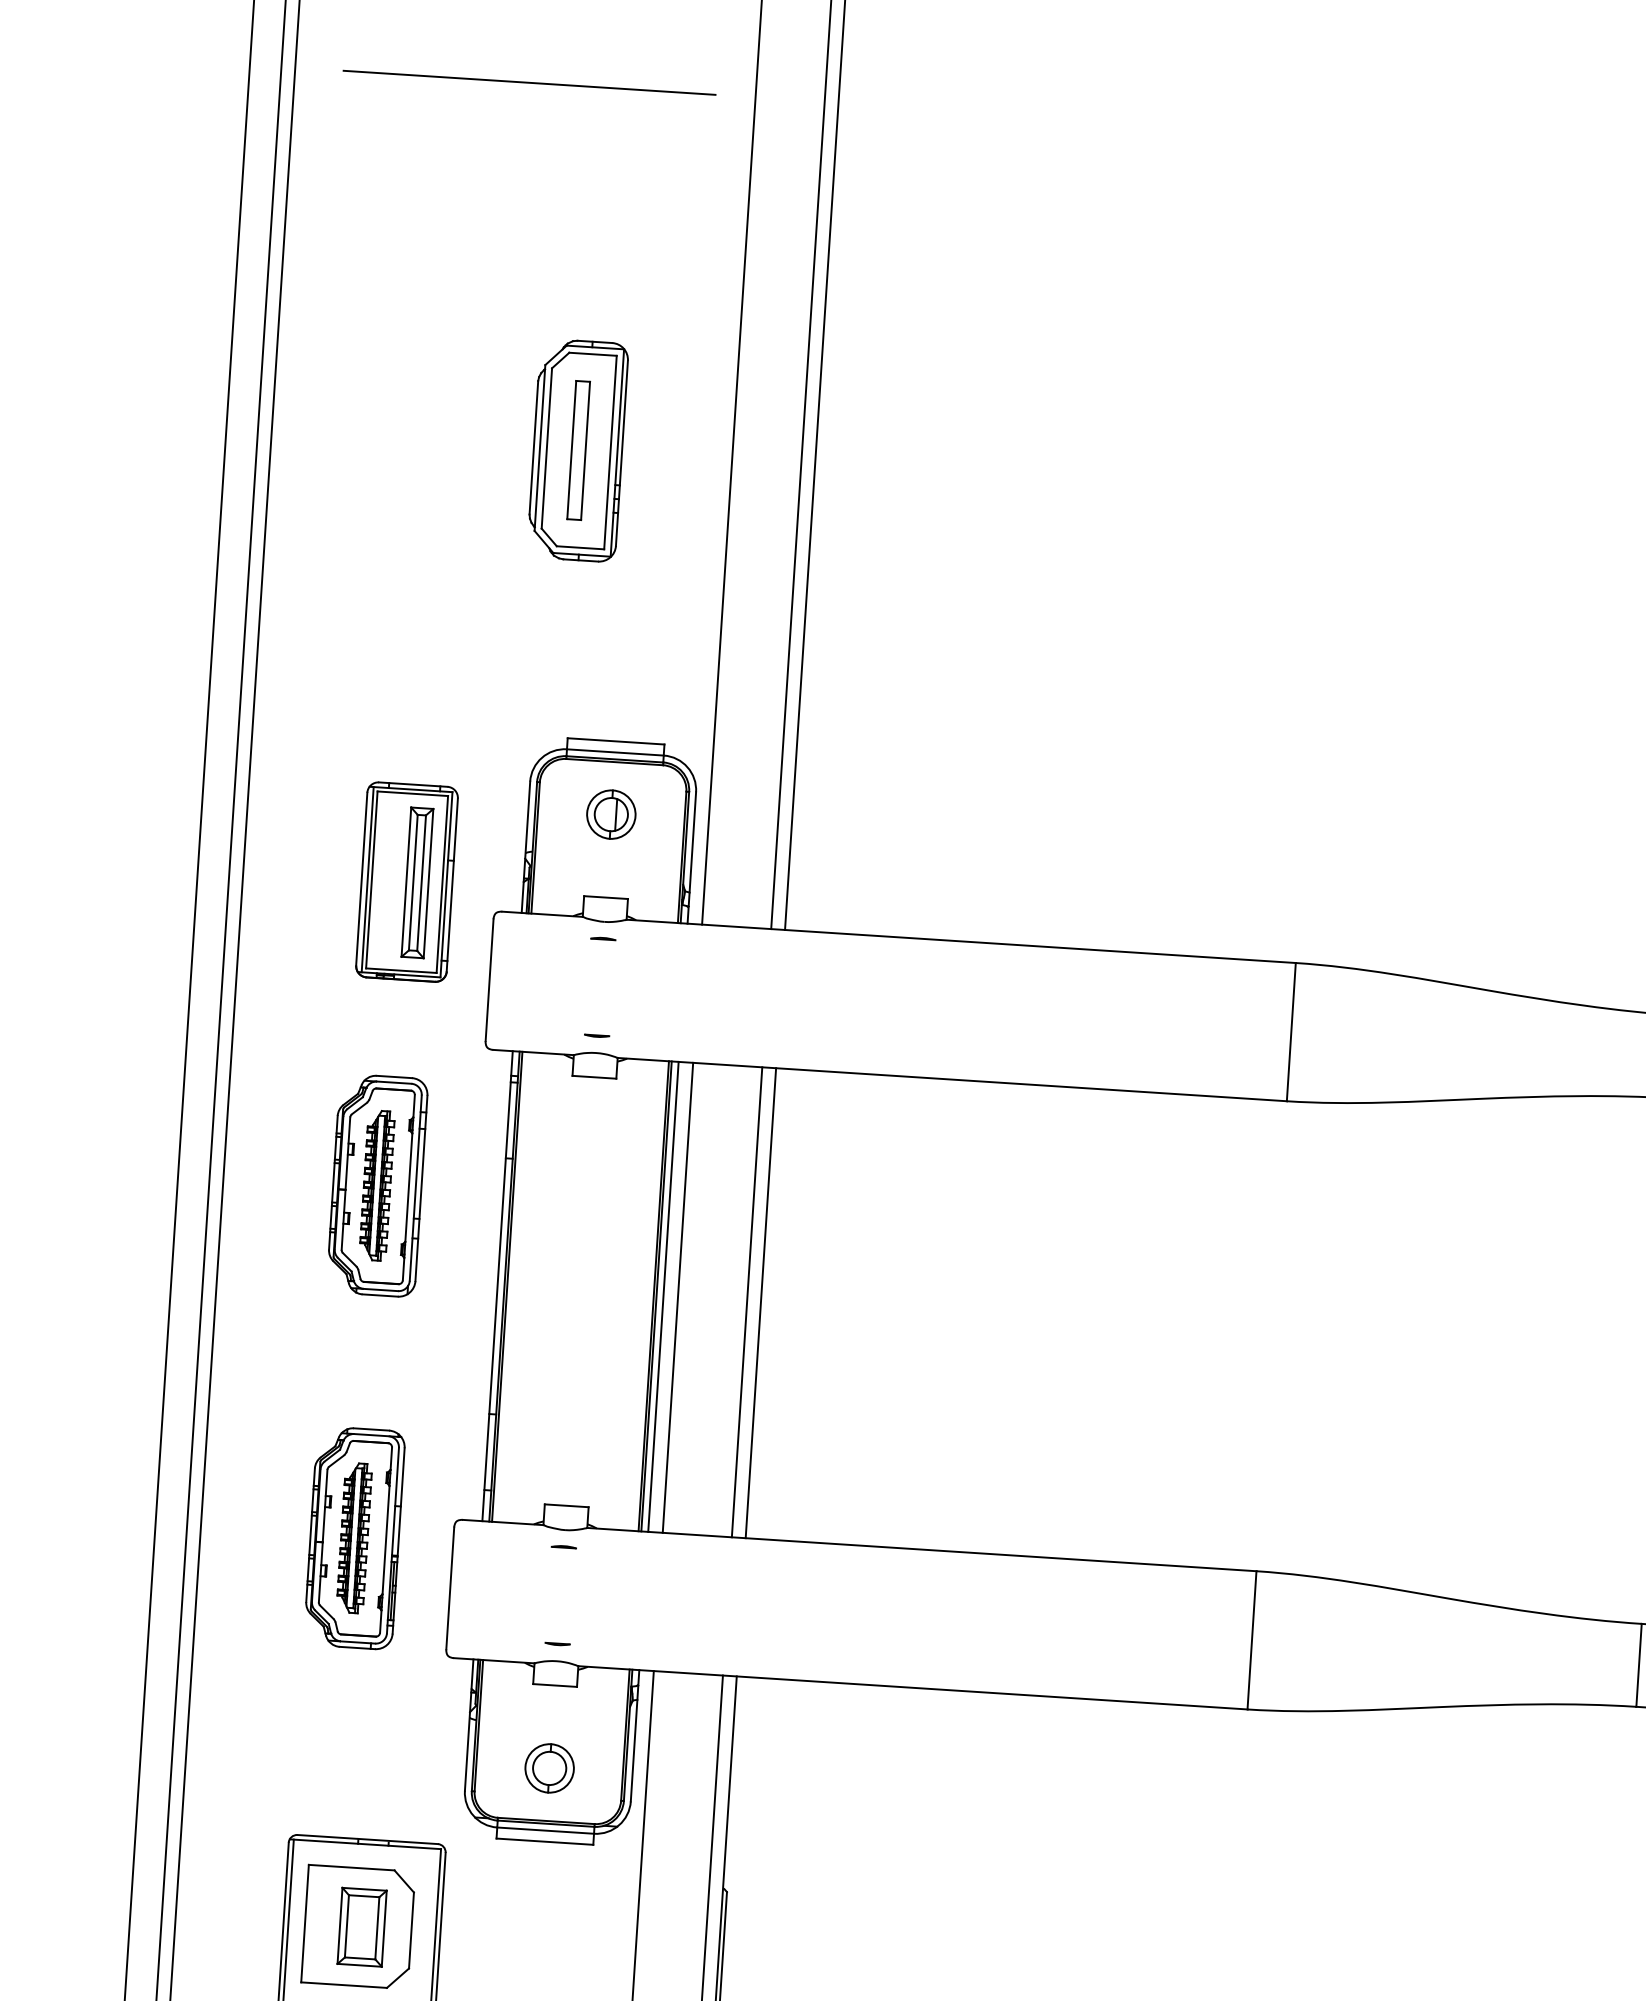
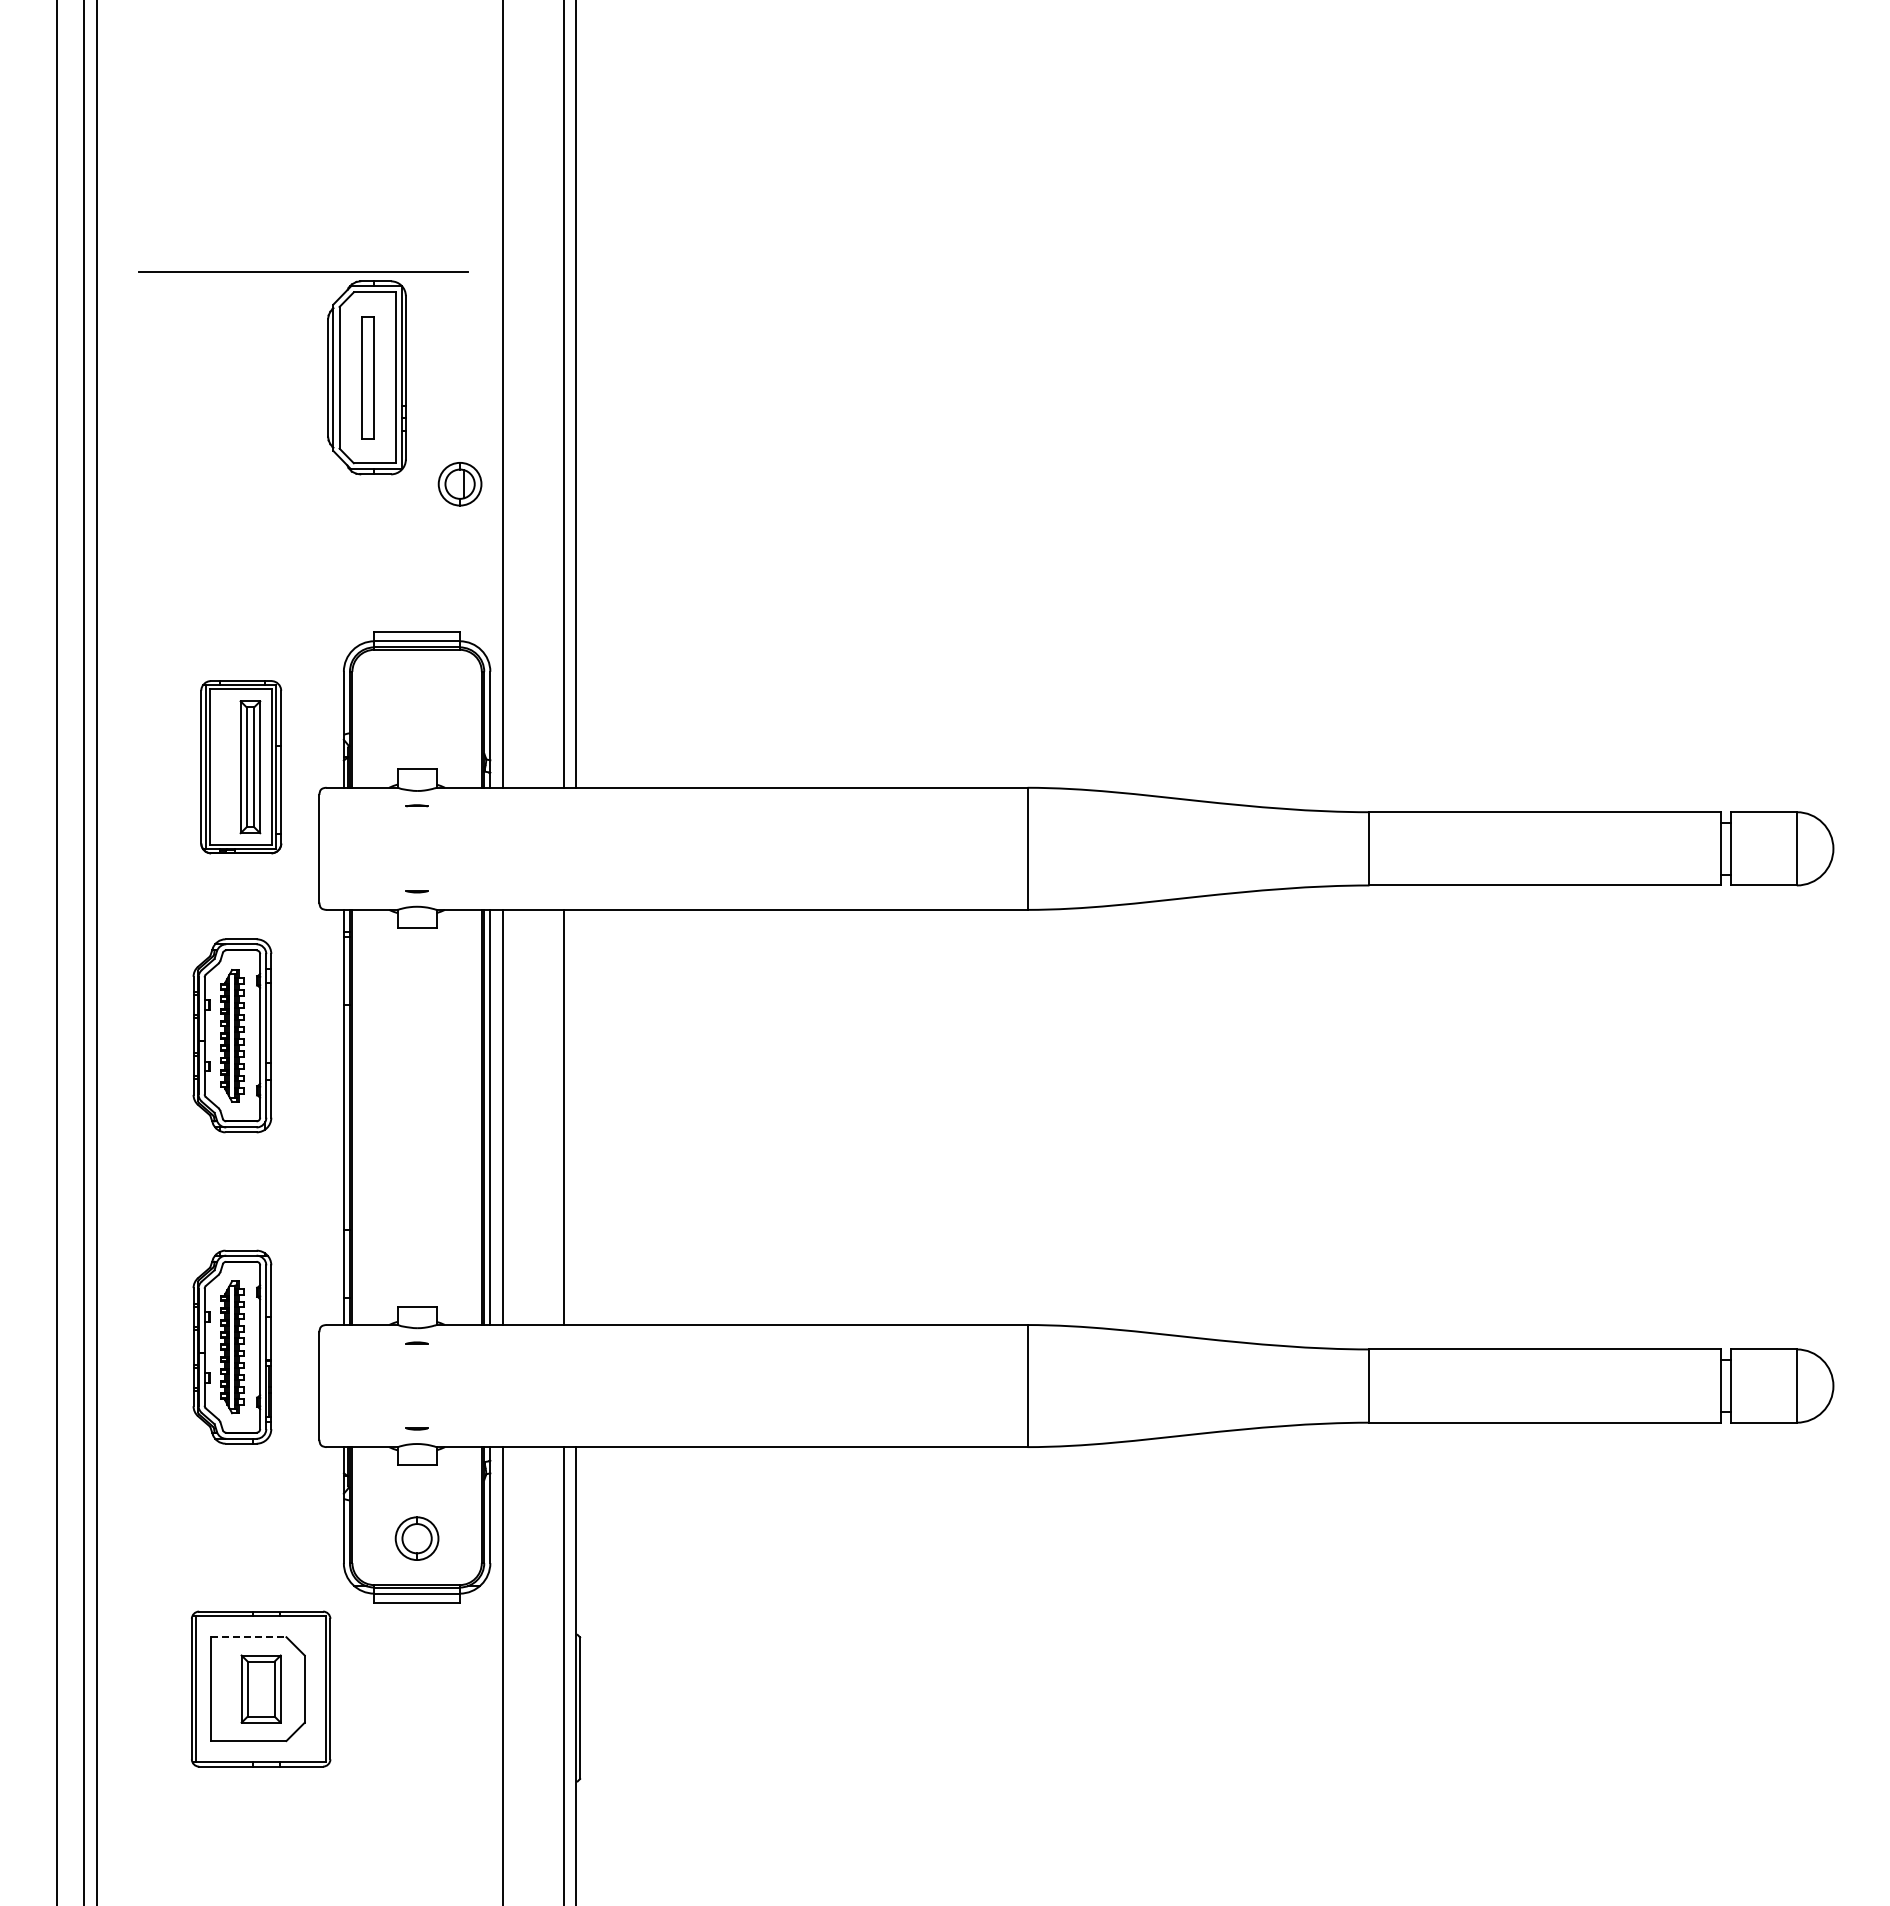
line: (529, 82) -> (303, 271), moved
part: (610, 814) -> (459, 484), moved
line: (760, 1303) -> (576, 1117), removed
line: (351, 1867) -> (248, 1637), solid -> dashed

